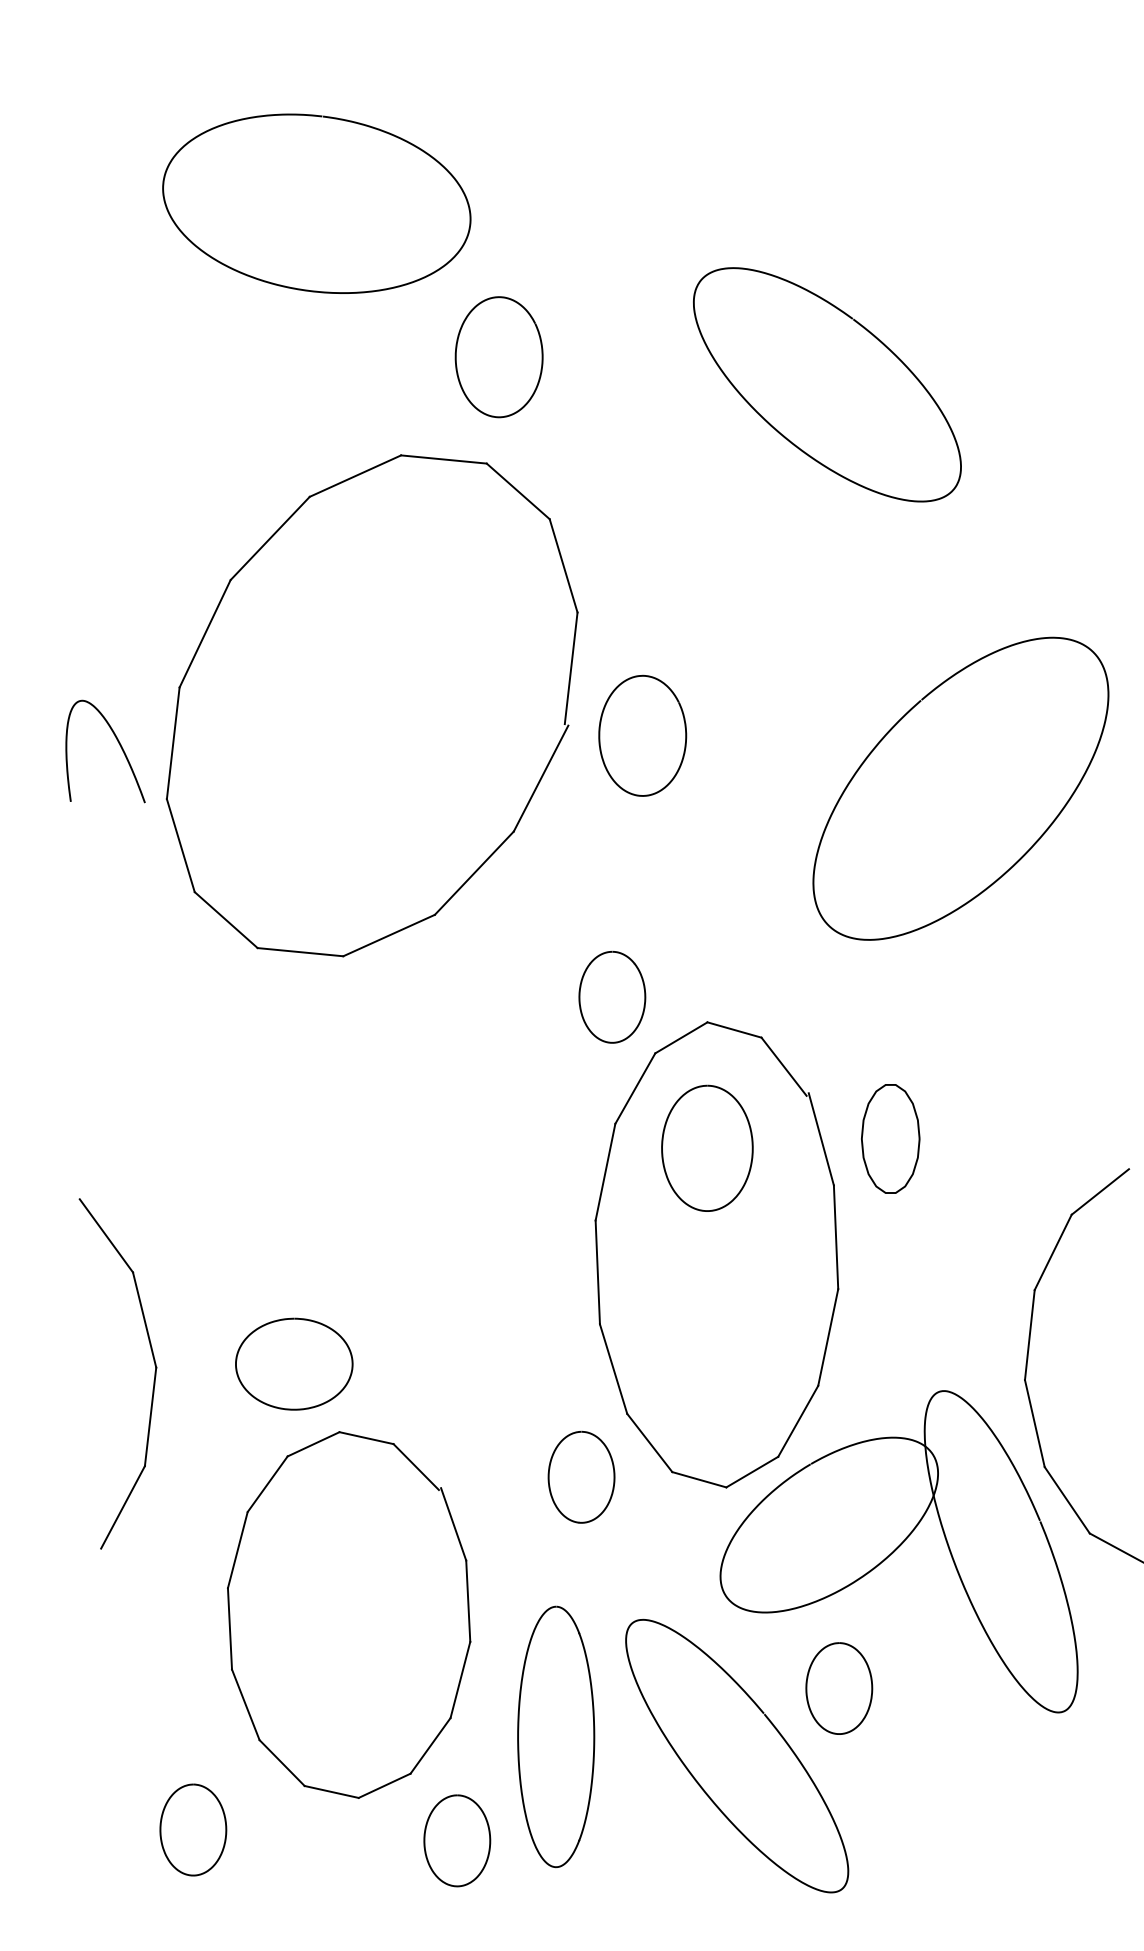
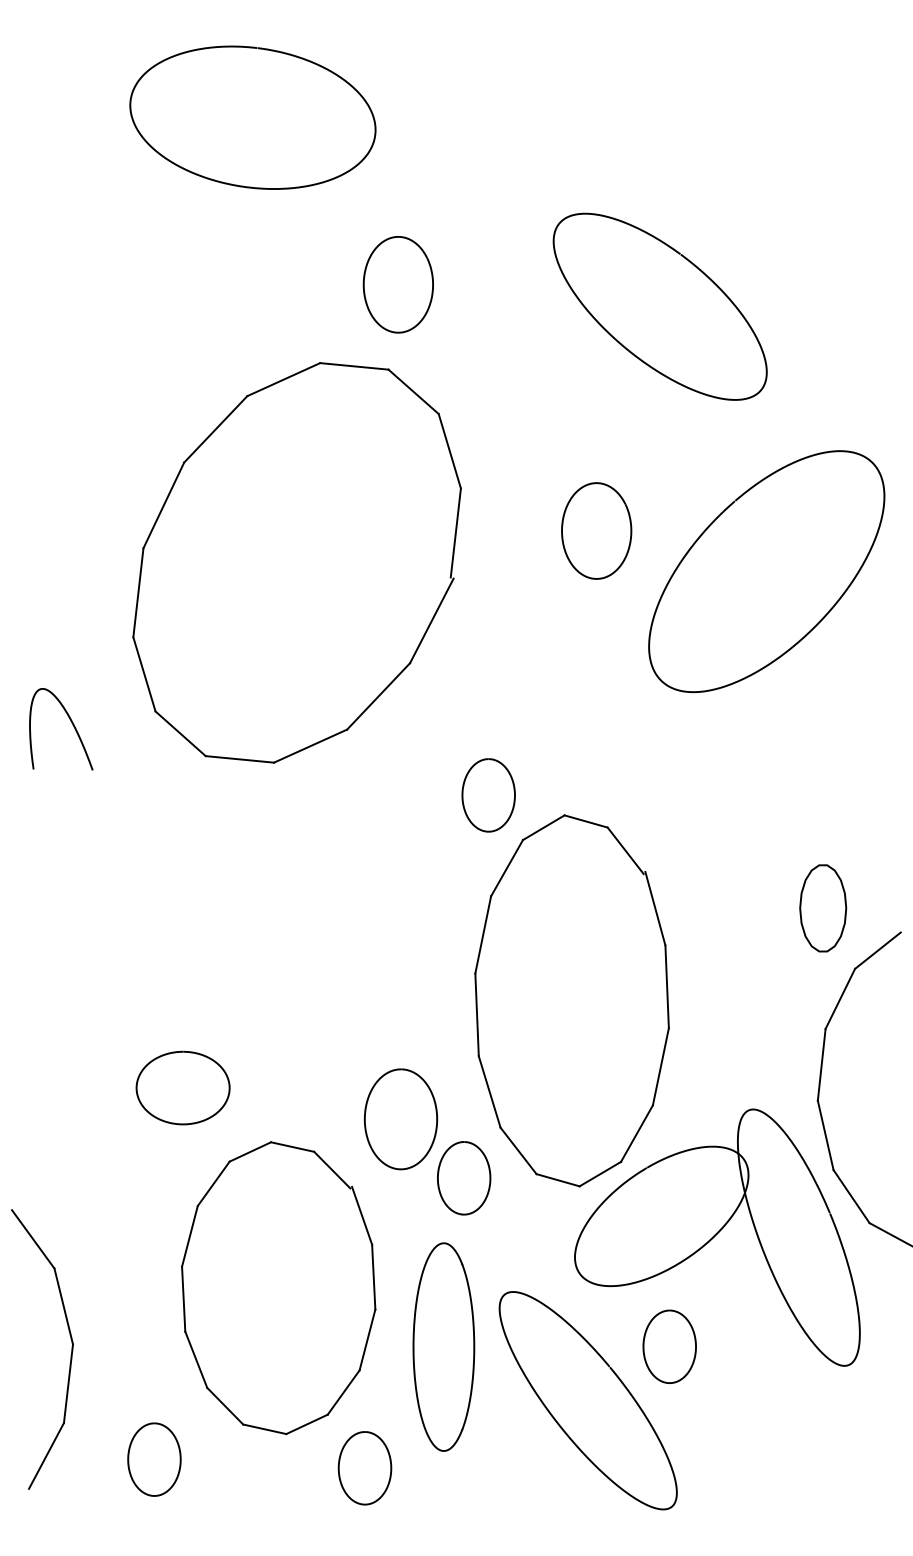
curve: (327, 118) -> (261, 49), moved
curve: (897, 724) -> (716, 520), moved
curve: (600, 735) -> (562, 530), moved
curve: (119, 745) -> (72, 724), moved
part: (890, 1138) -> (823, 908), moved
curve: (751, 1147) -> (436, 1118), moved
curve: (302, 1320) -> (189, 1053), moved
part: (153, 1380) -> (70, 1354), moved
part: (556, 1736) -> (444, 1346), moved

